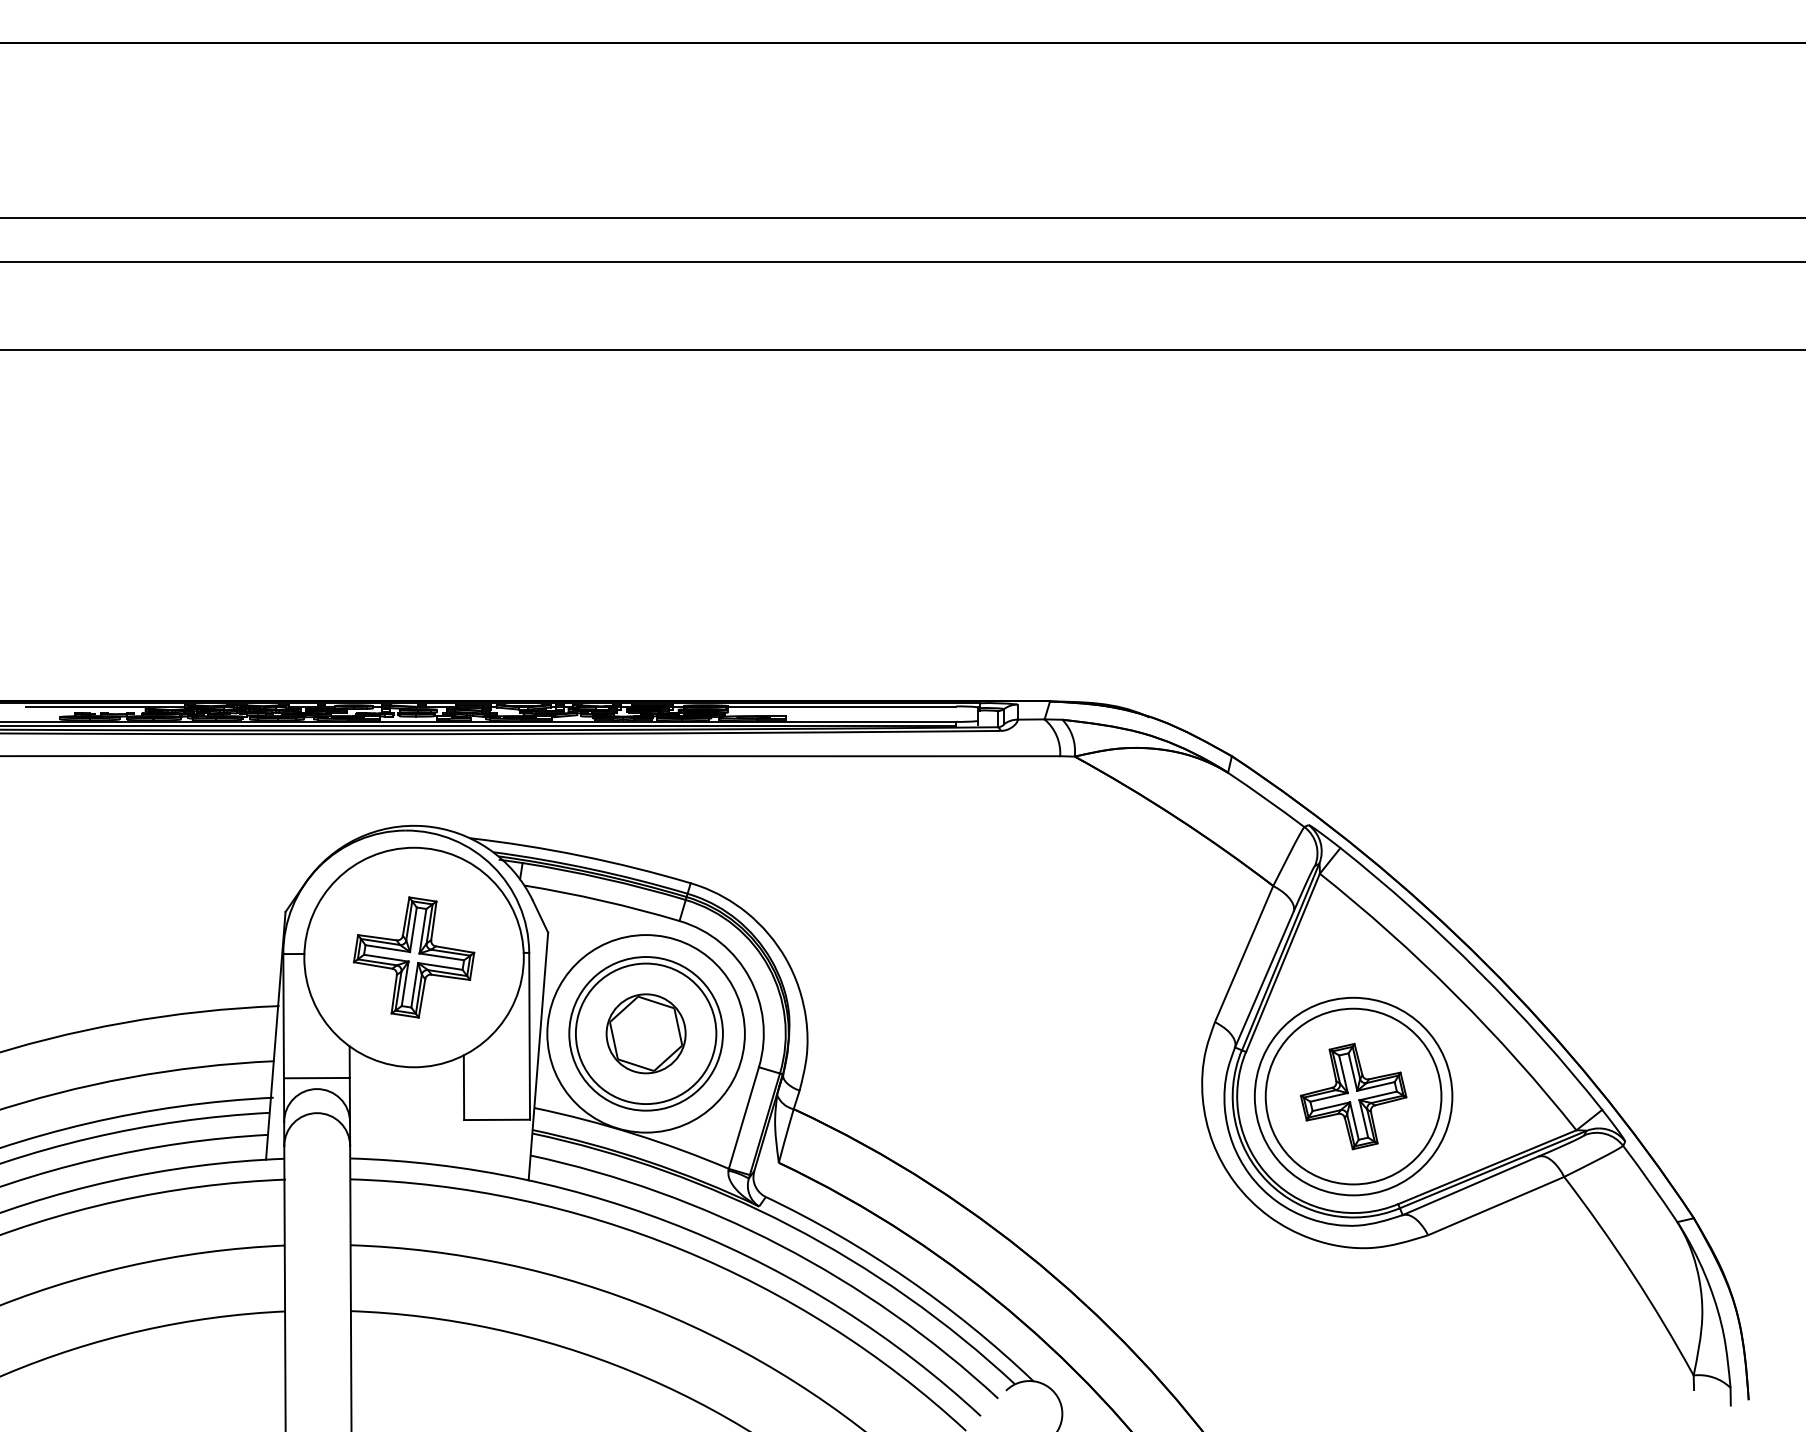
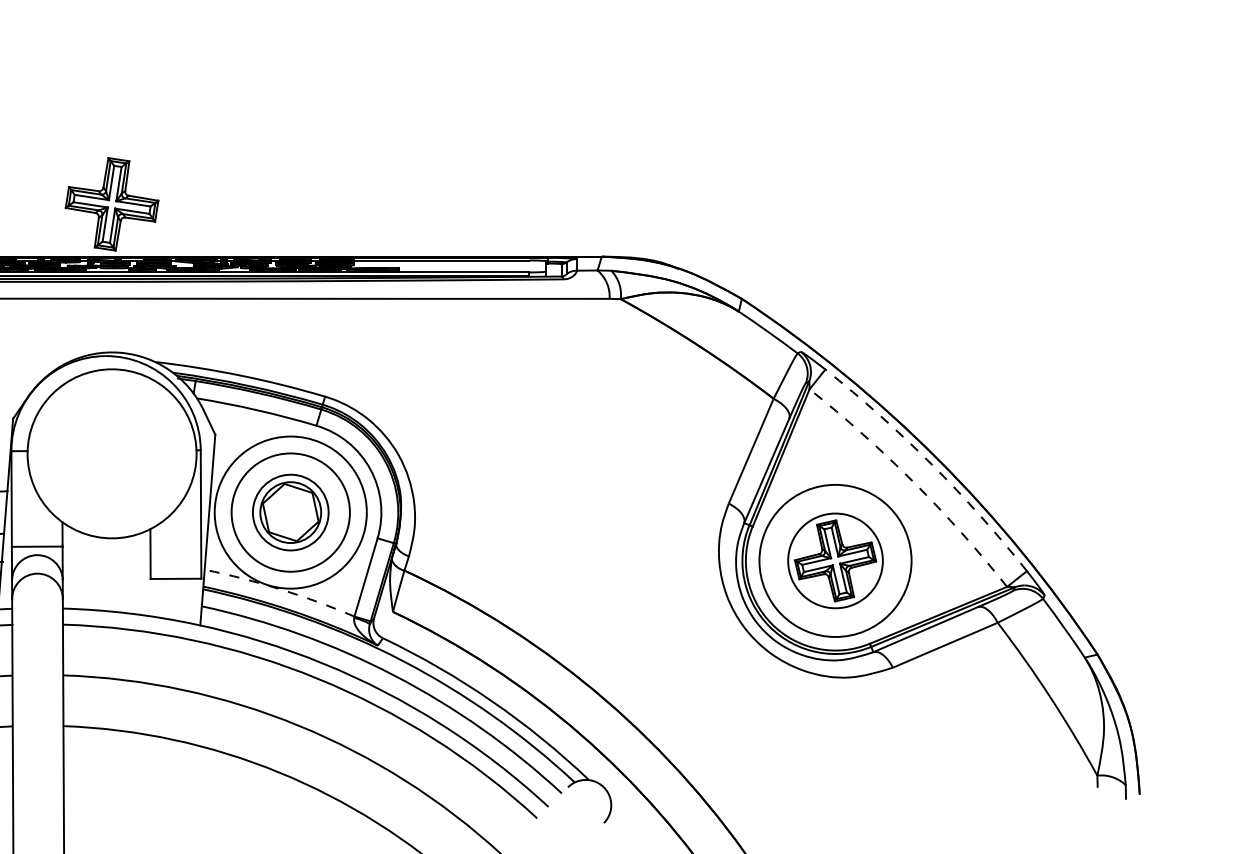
part: (413, 957) -> (111, 204), moved
arc: (1478, 971) -> (931, 464), solid -> dashed
arc: (1455, 994) -> (913, 482), solid -> dashed
circle: (645, 1033) -> (290, 512), size x0.7
circle: (1353, 1096) -> (835, 560), size x0.7
arc: (633, 1133) -> (281, 589), solid -> dashed

